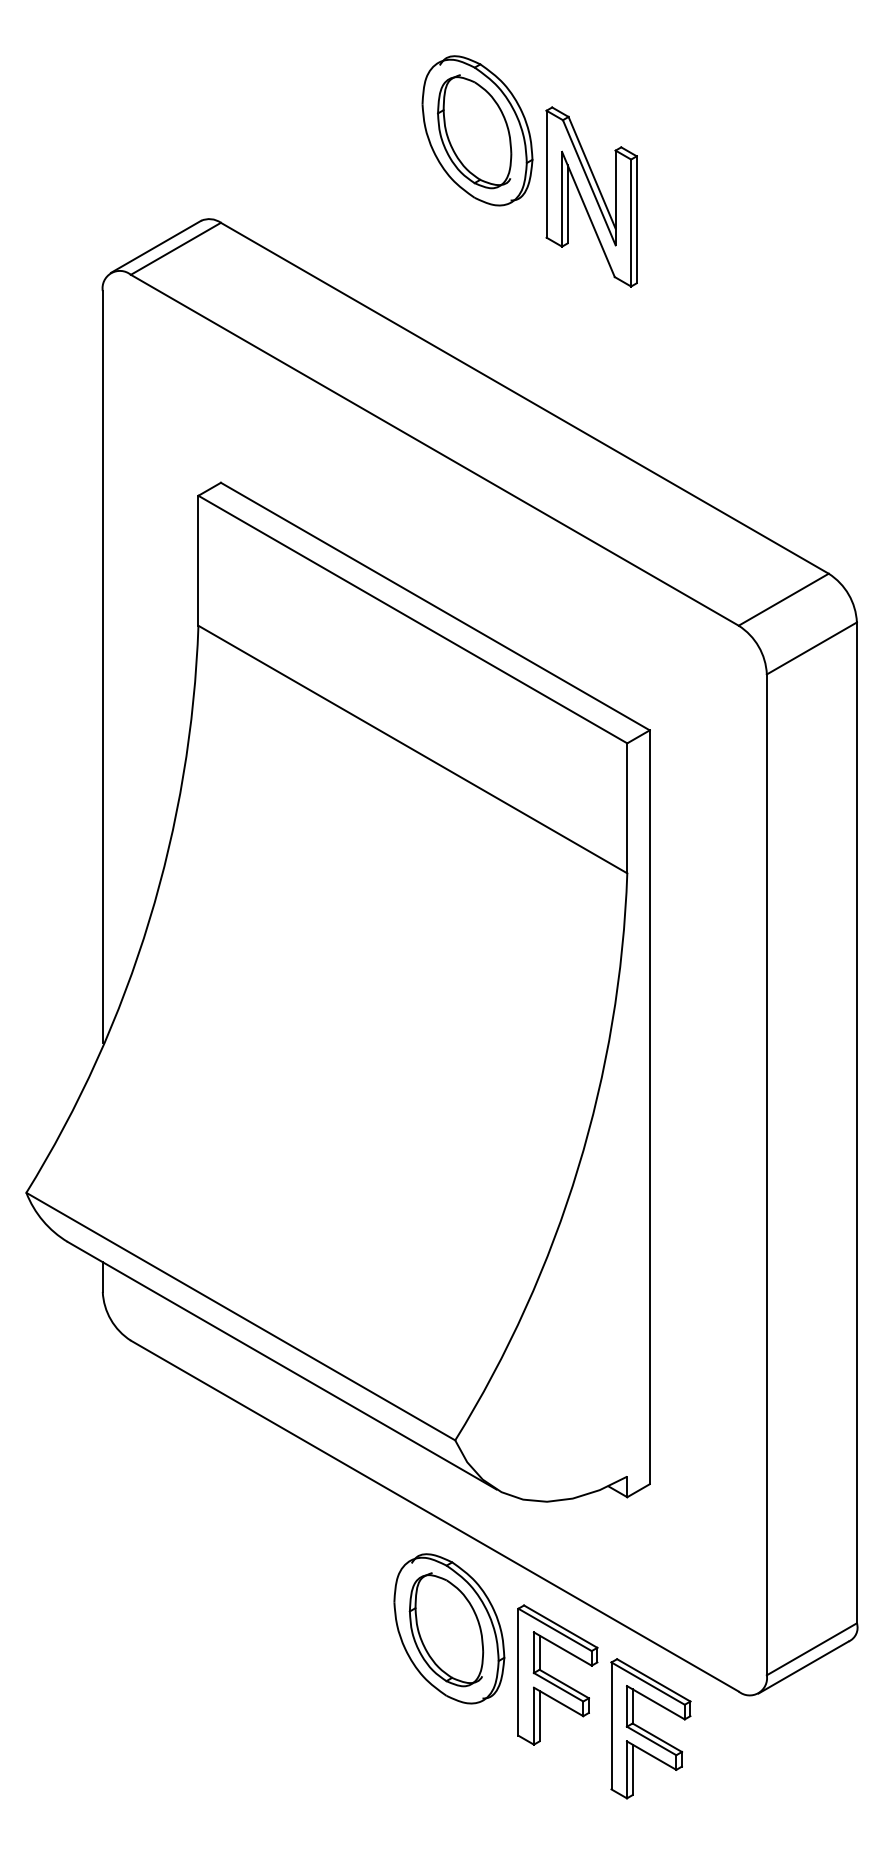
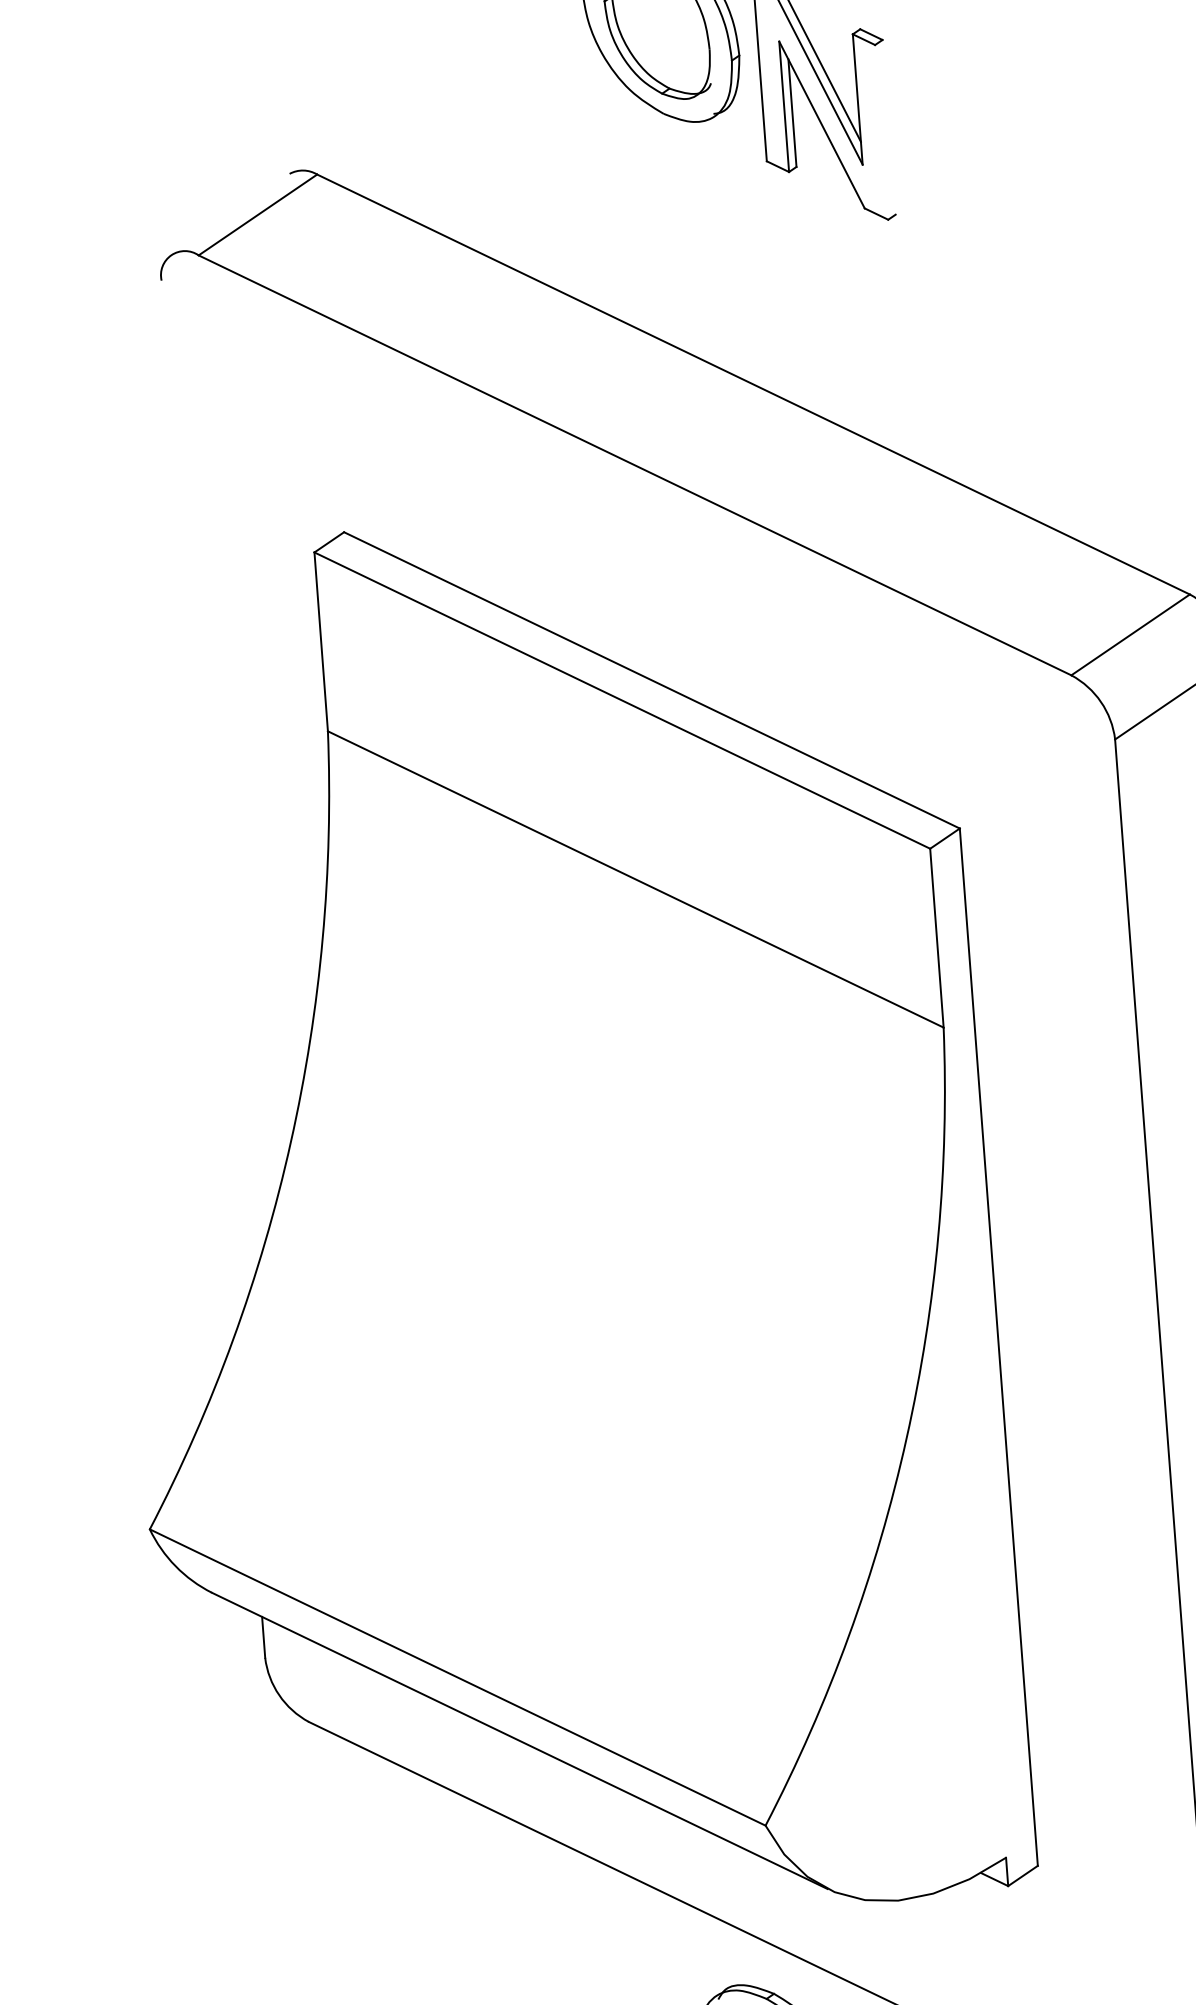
line: (636, 219) -> (888, 126), removed
line: (631, 222) -> (882, 131), removed
line: (156, 246) -> (230, 213), removed
line: (102, 667) -> (200, 798), removed

